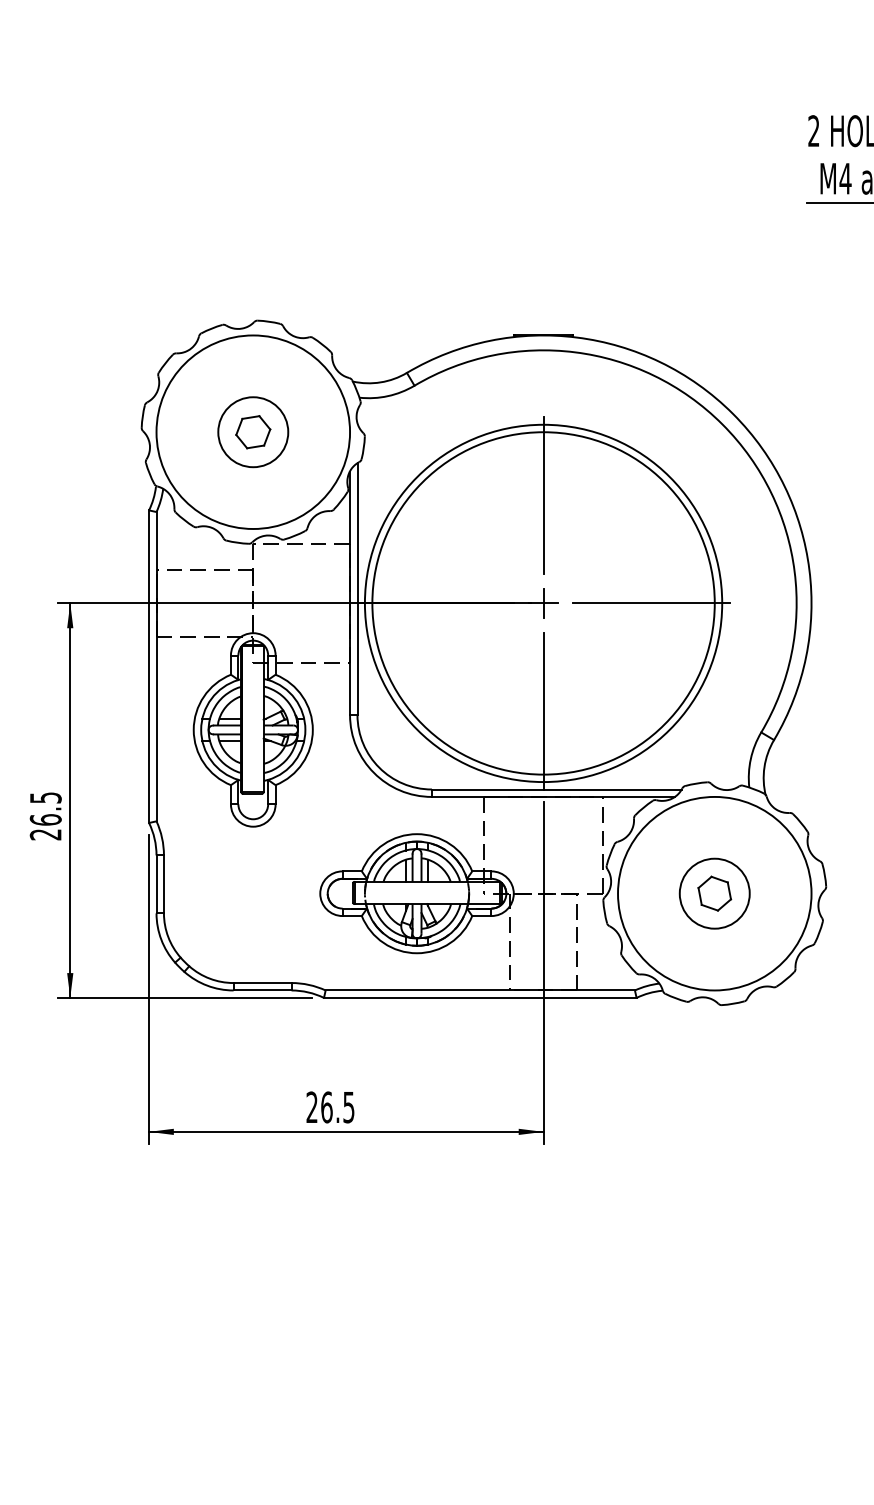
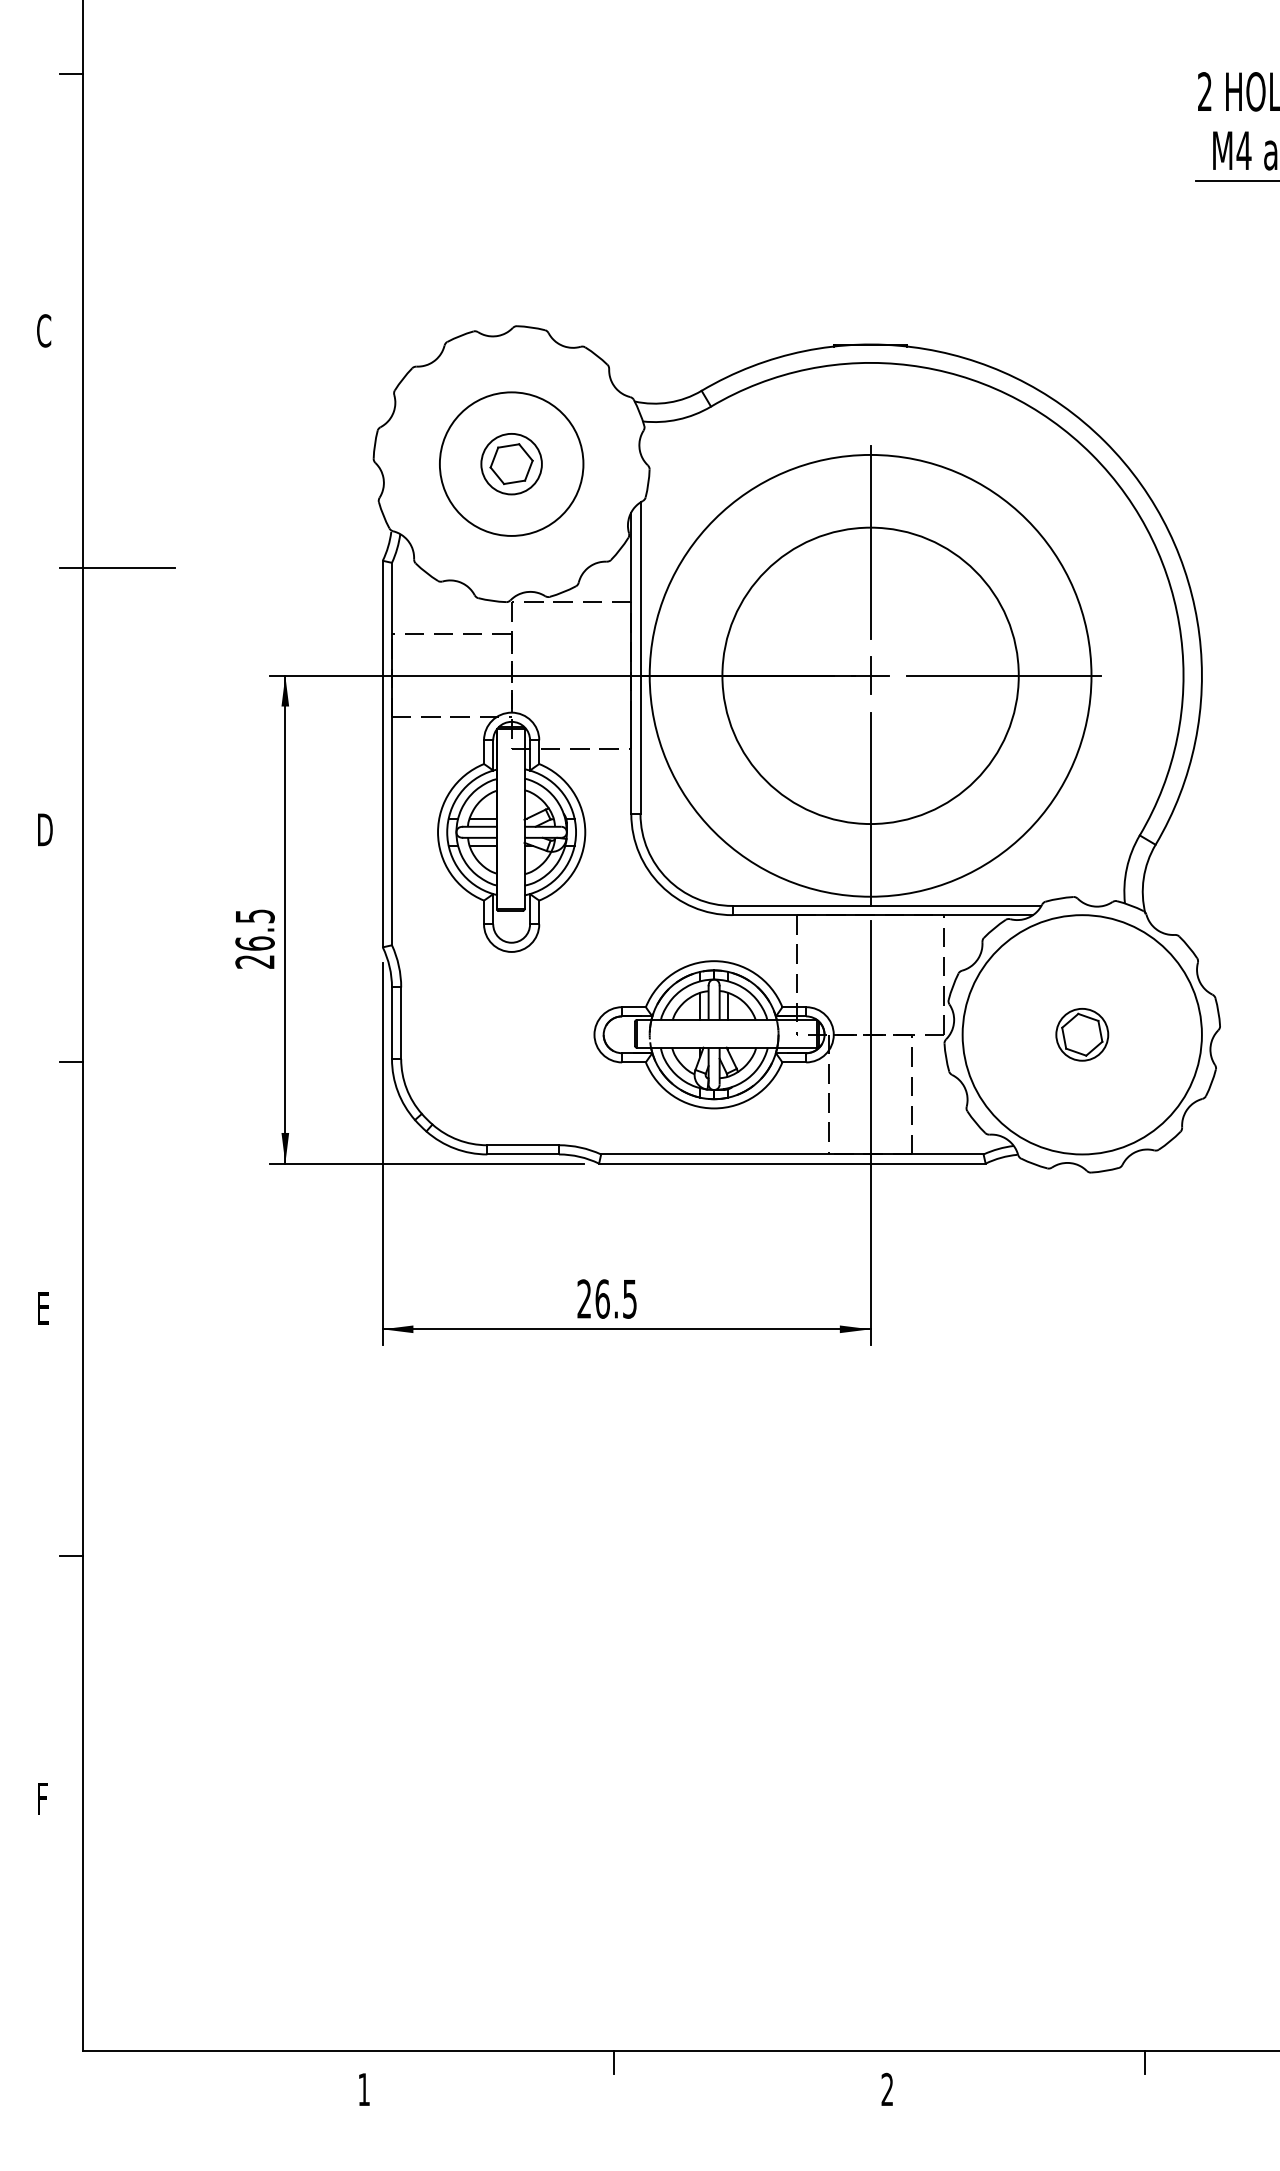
circle: (253, 431) -> (511, 463), size x0.6
circle: (253, 431) -> (511, 463), size x0.7
circle: (543, 603) -> (870, 675), size x0.7
circle: (714, 893) -> (1082, 1034), size x0.6

